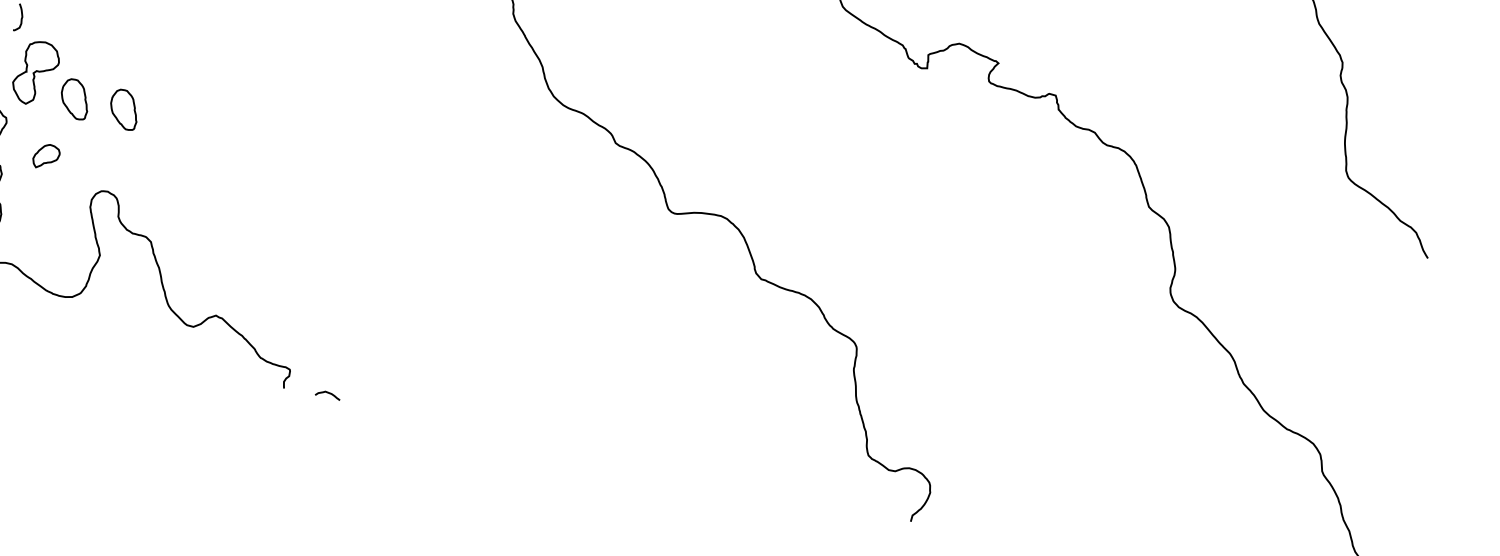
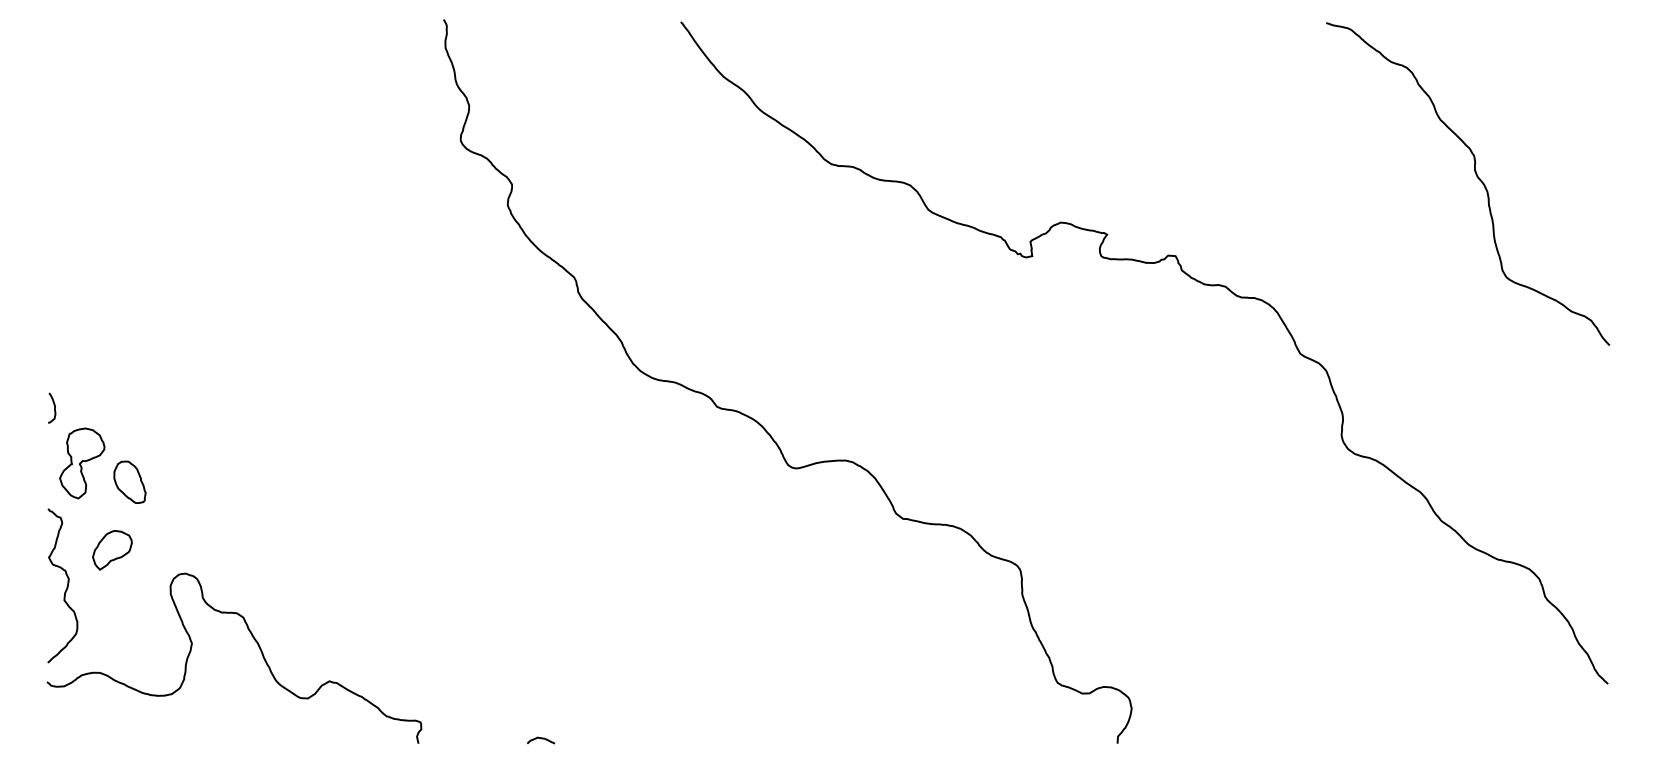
part: (124, 108) -> (184, 481), removed
part: (46, 156) -> (112, 550), size x1.43
curve: (328, 394) -> (541, 739), moved

